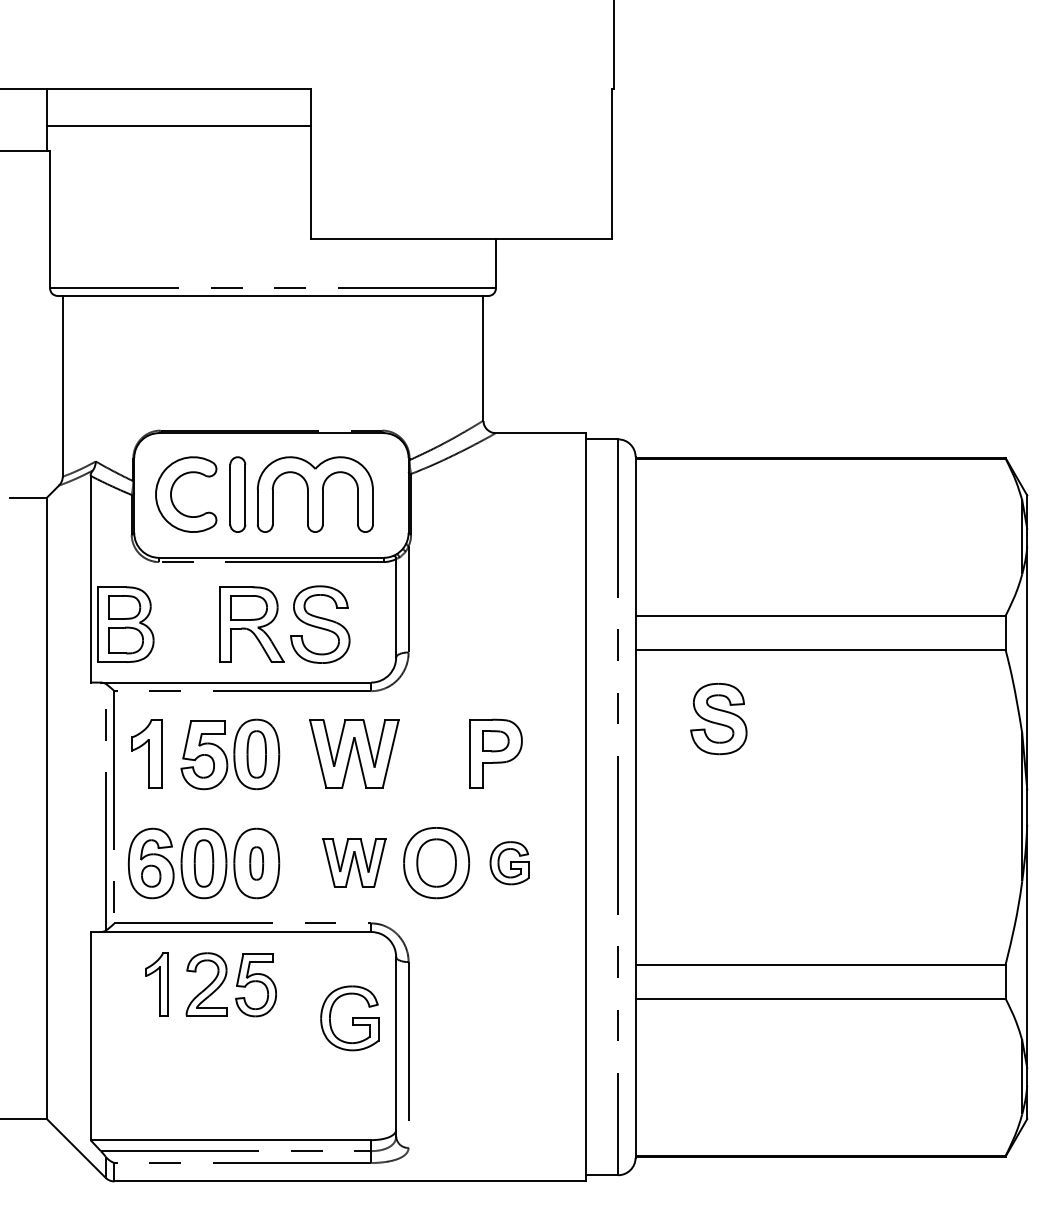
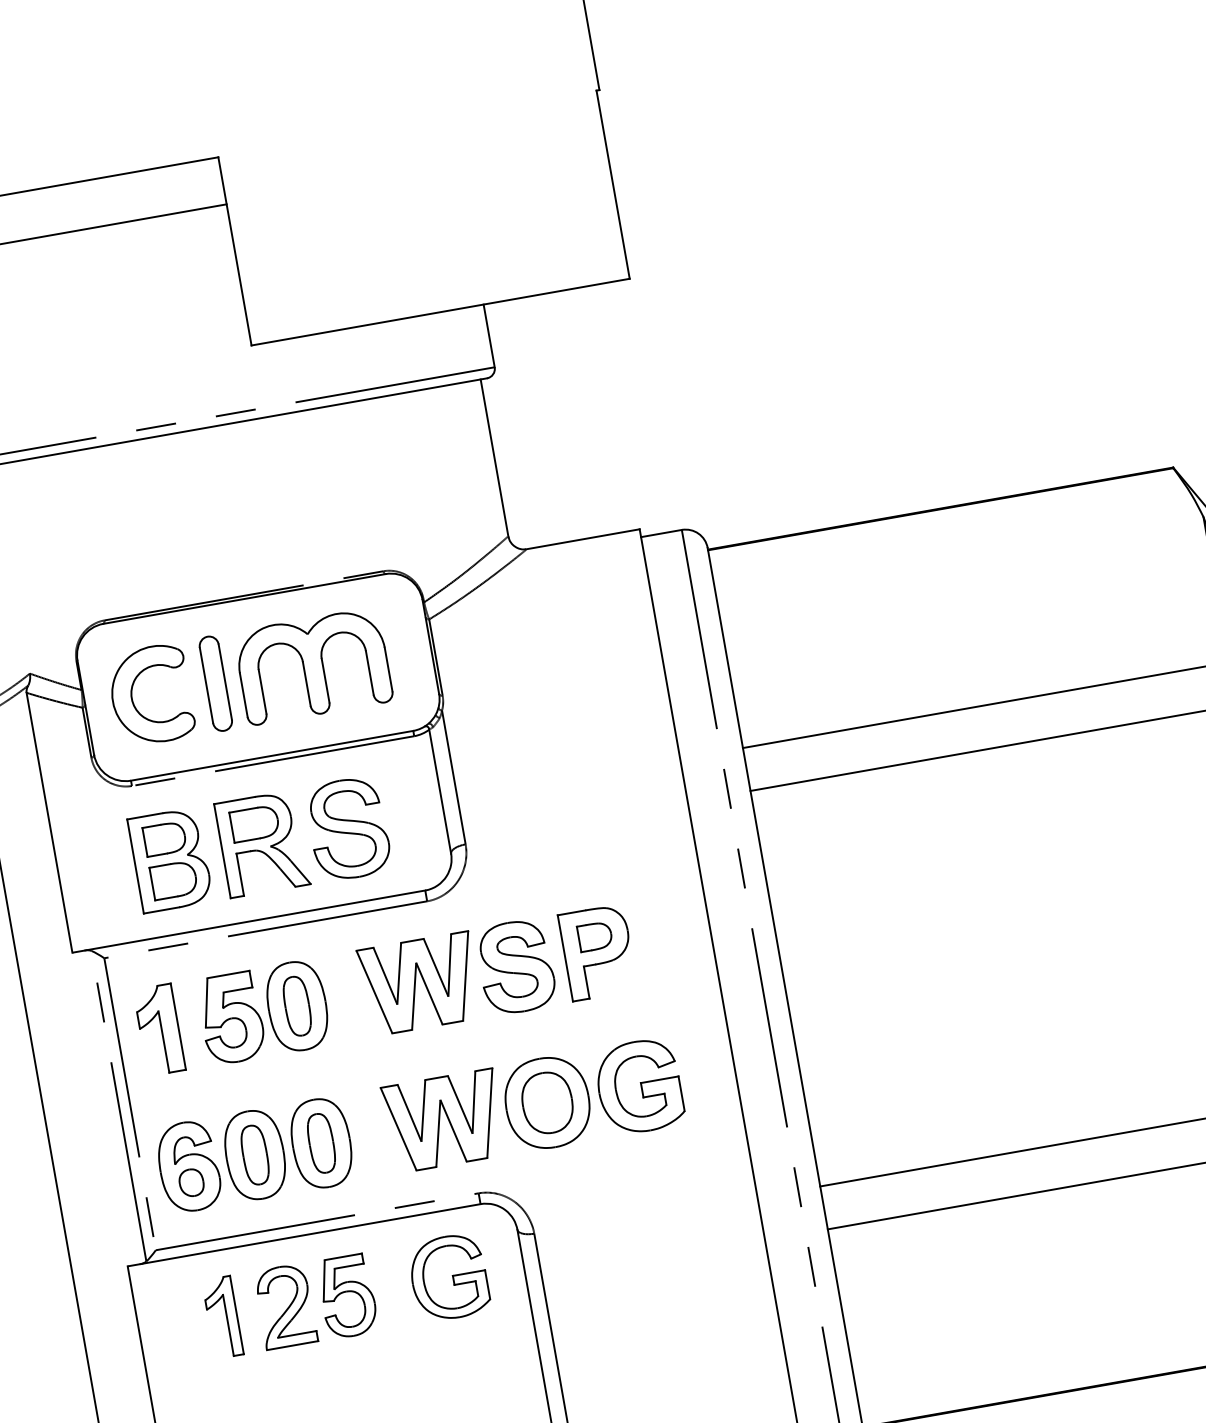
part: (125, 624) -> (170, 860), moved
part: (718, 719) -> (515, 967), moved
part: (354, 862) -> (444, 1120), size x1.43
part: (256, 863) -> (321, 1143), size x1.43
part: (509, 863) -> (639, 1087), size x1.67
part: (349, 1018) -> (448, 1277), moved

